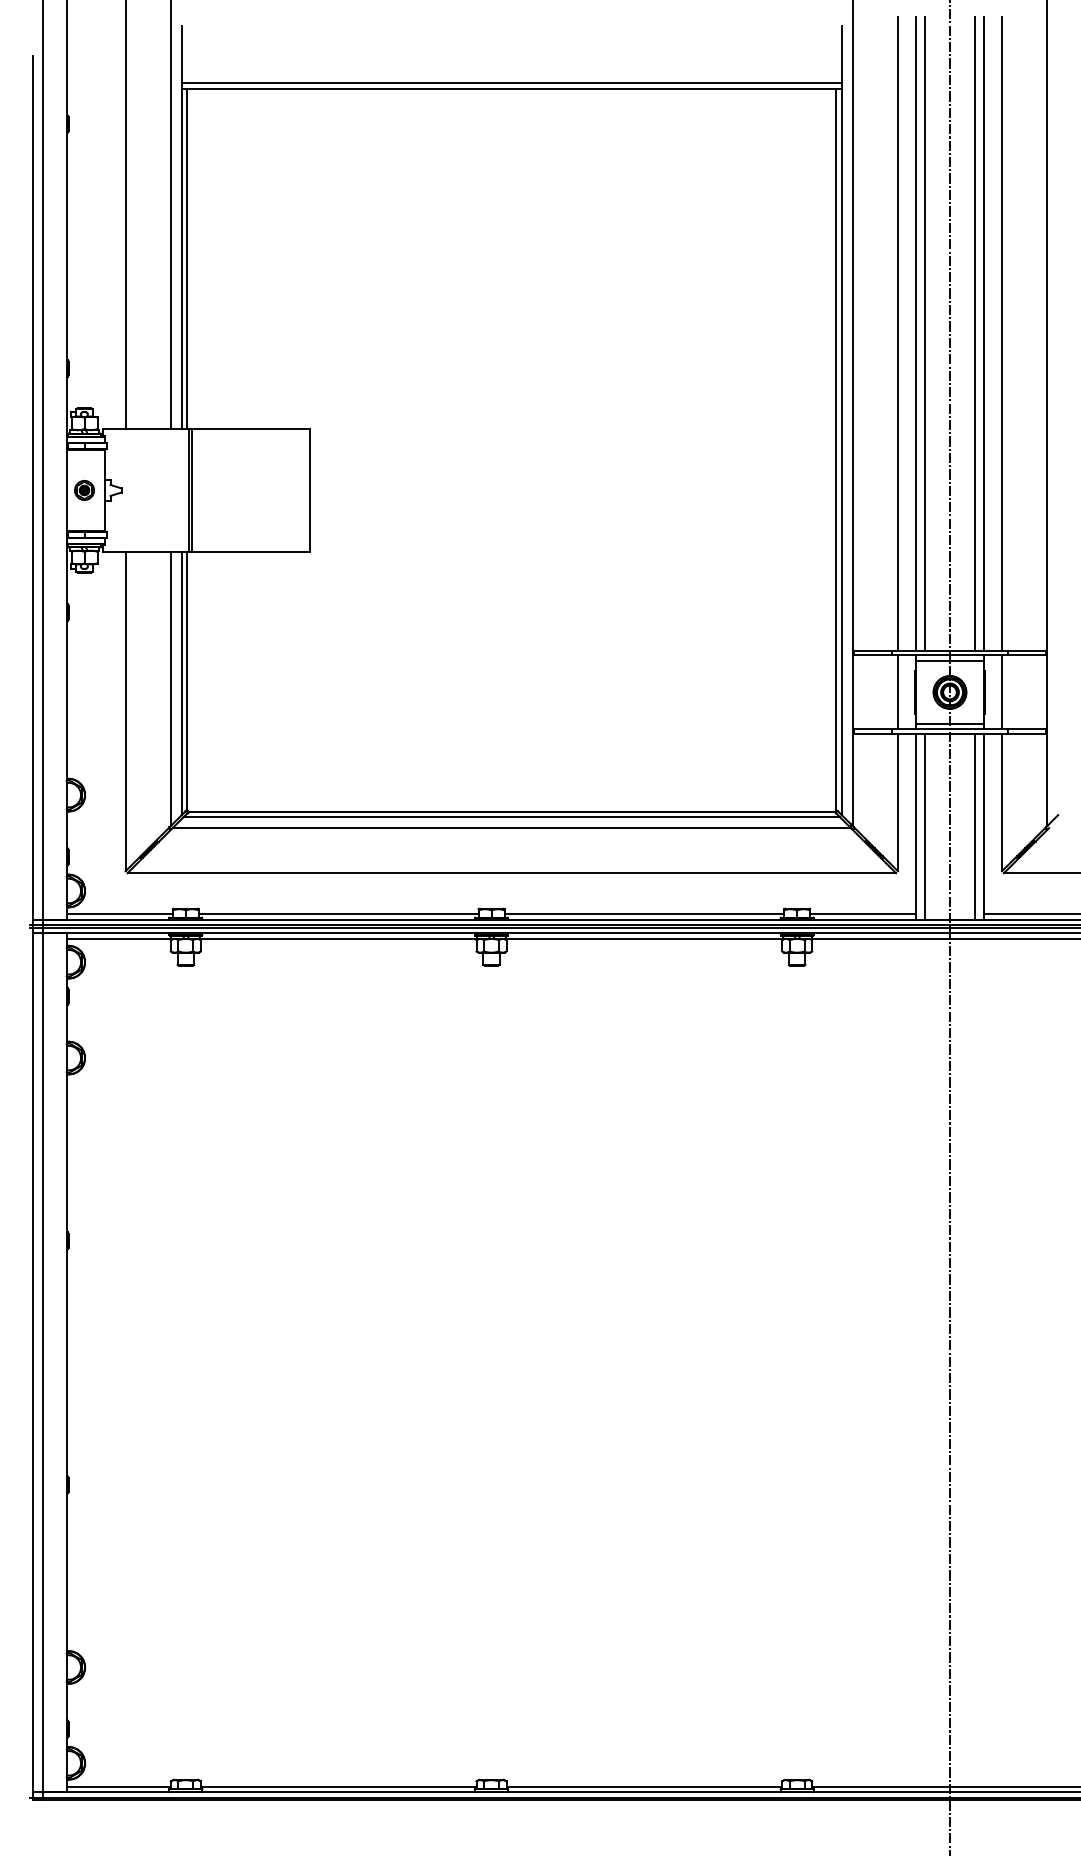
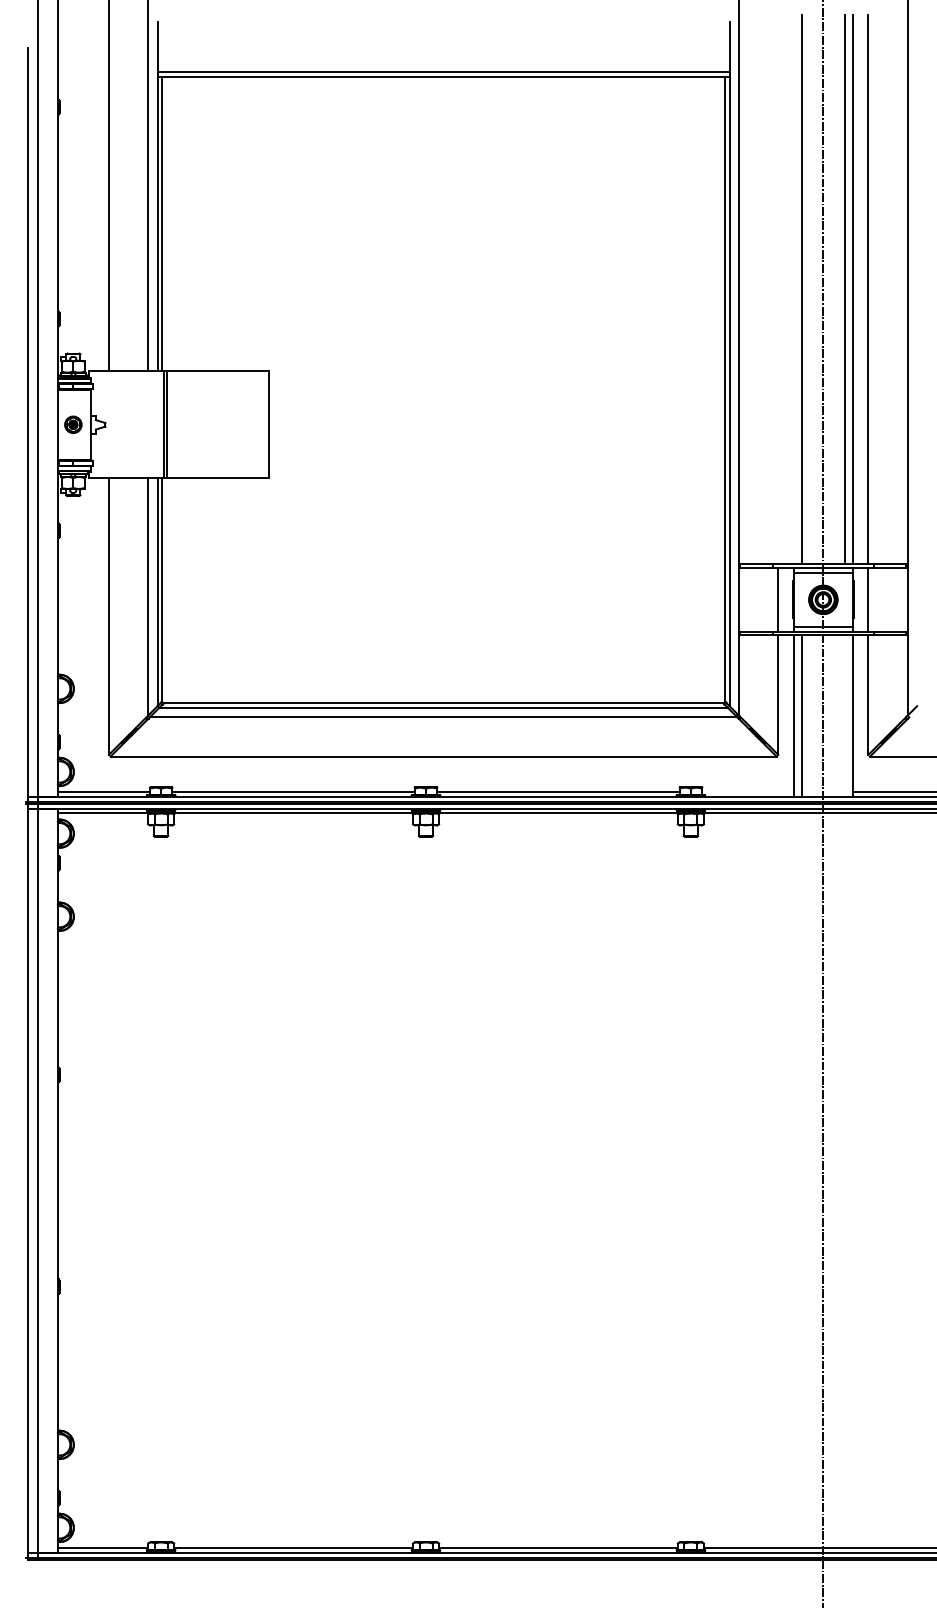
line: (897, 334) -> (777, 289), removed
line: (915, 334) -> (793, 289), removed
line: (974, 826) -> (844, 716), removed
line: (862, 914) -> (747, 792), removed

